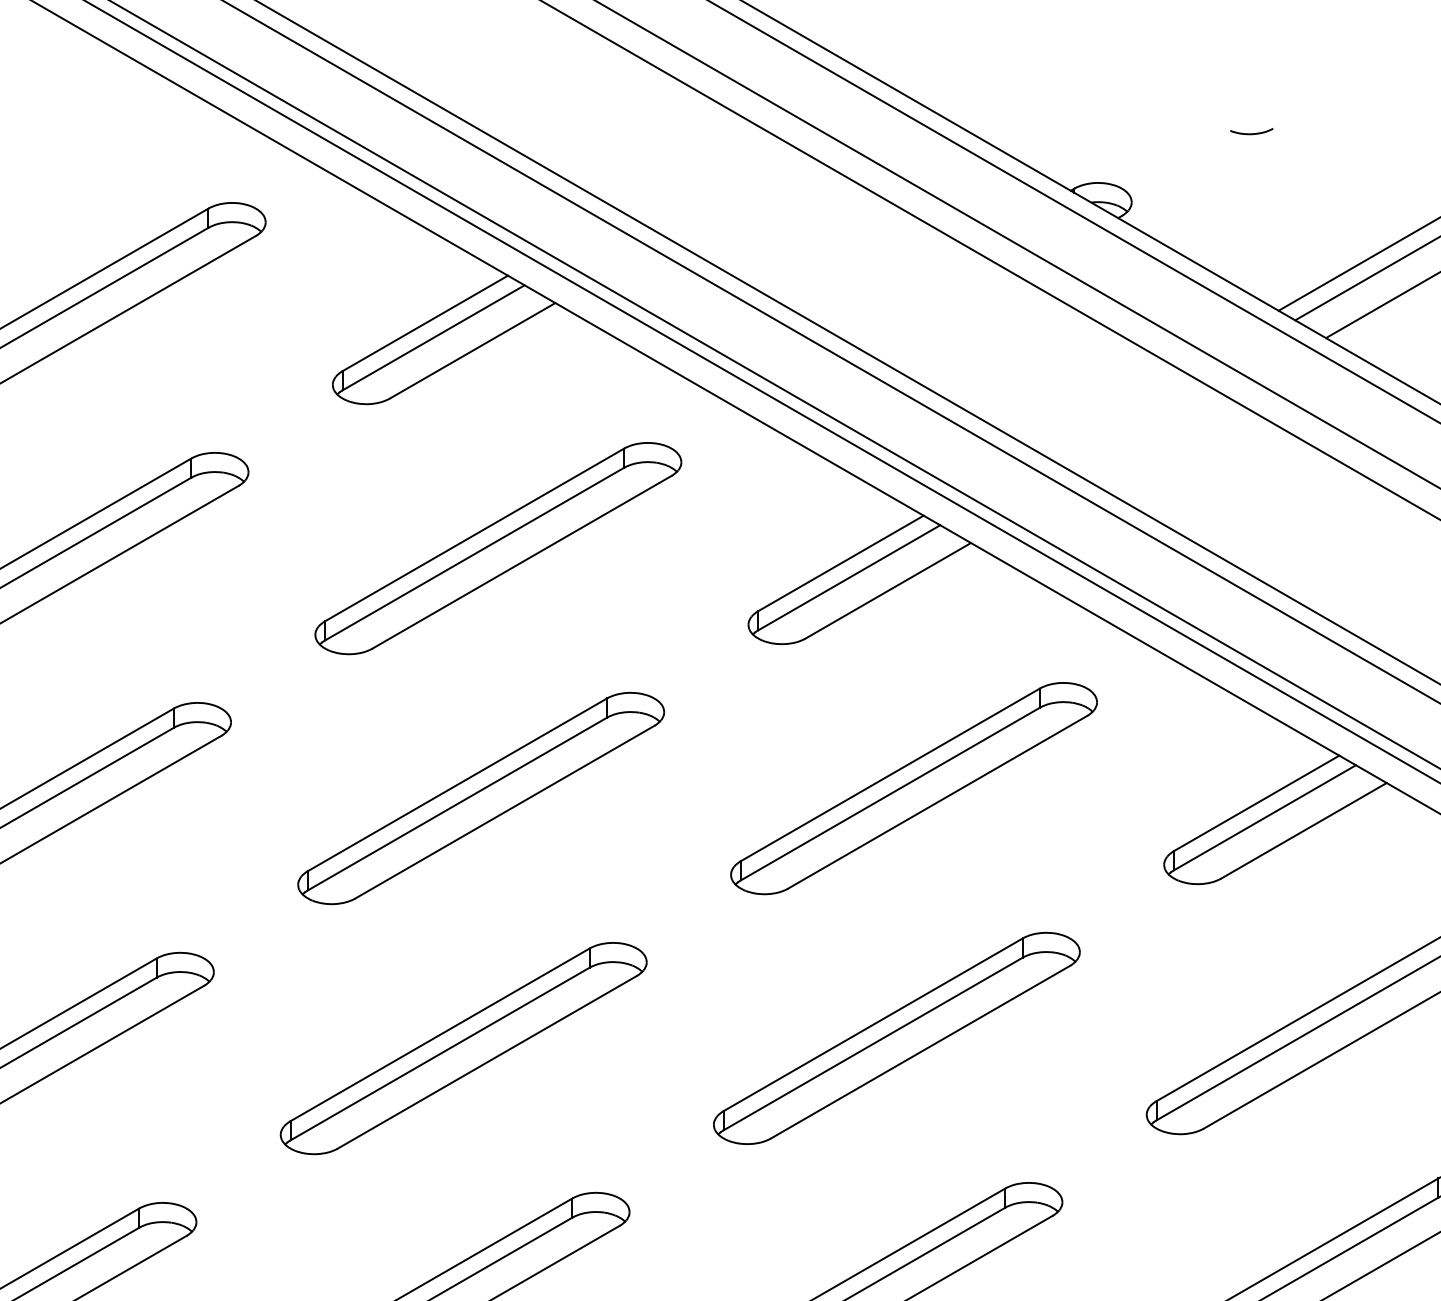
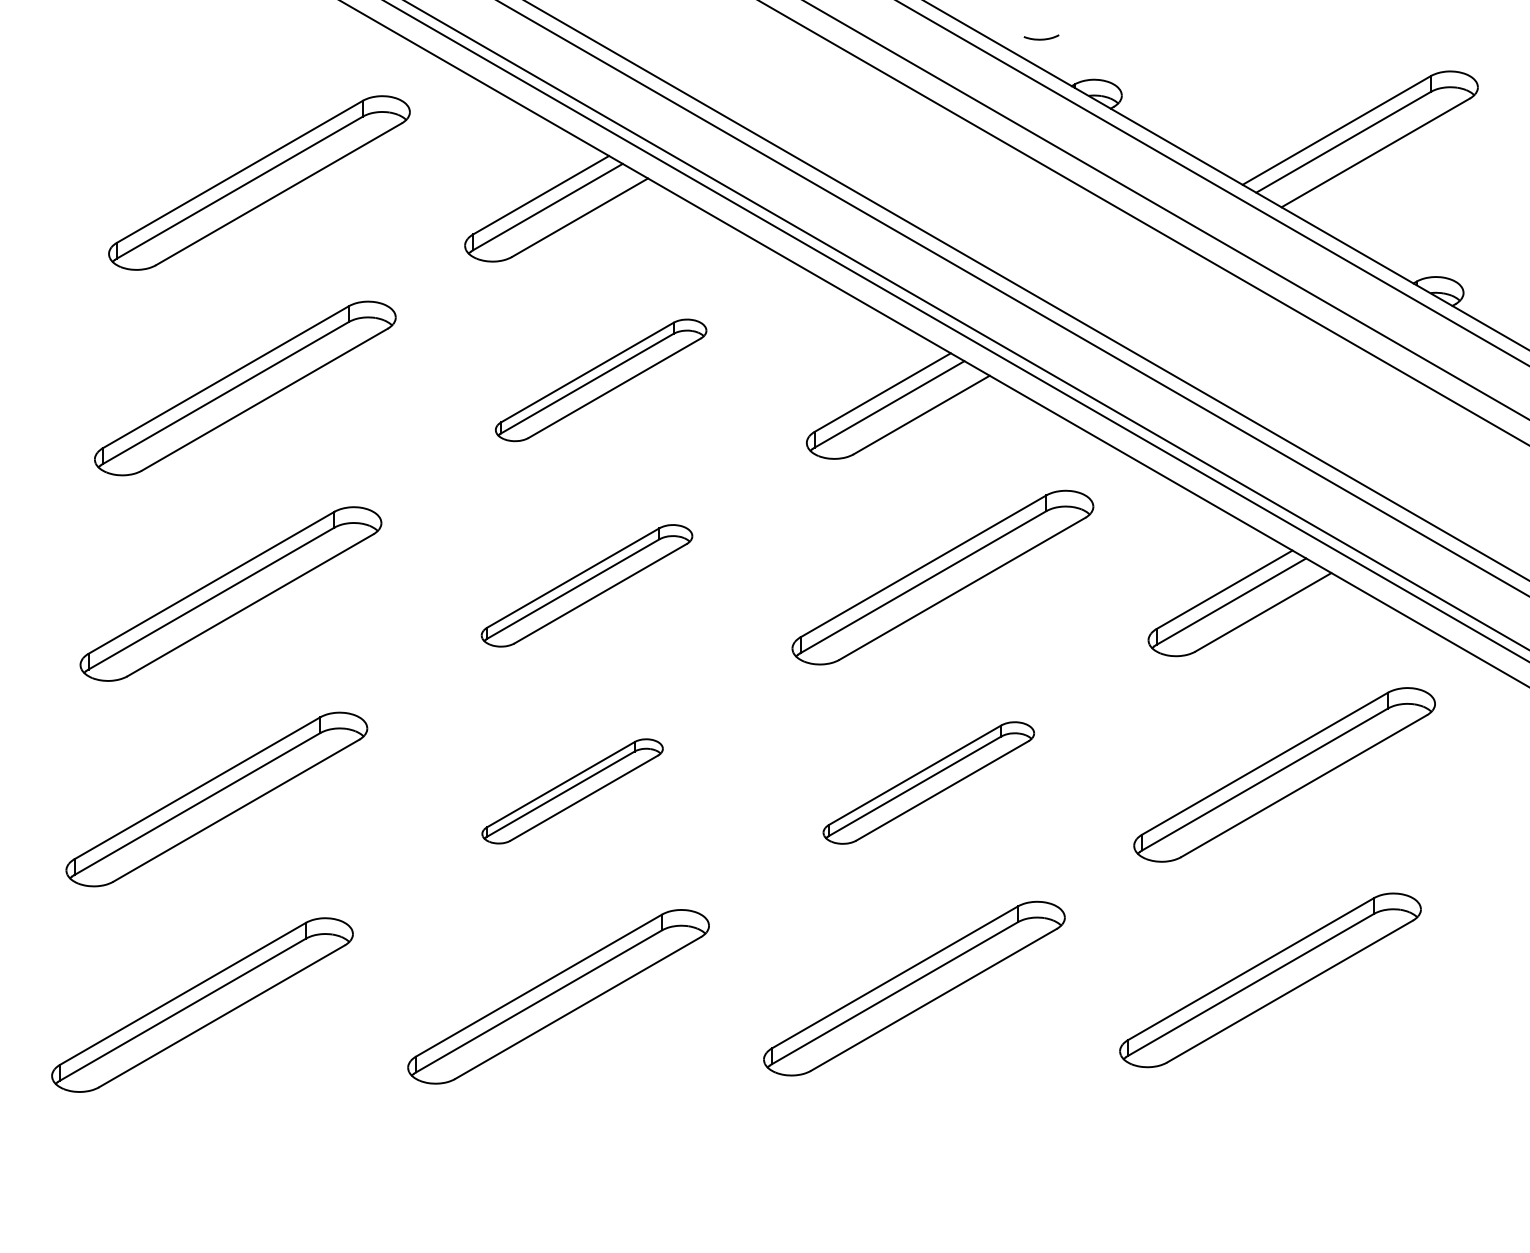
curve: (1251, 132) -> (1041, 38), moved
part: (497, 548) -> (600, 380), size x0.7
part: (480, 798) -> (586, 585), size x0.7
part: (896, 1037) -> (928, 782), size x0.7
part: (463, 1048) -> (572, 791), size x0.6

